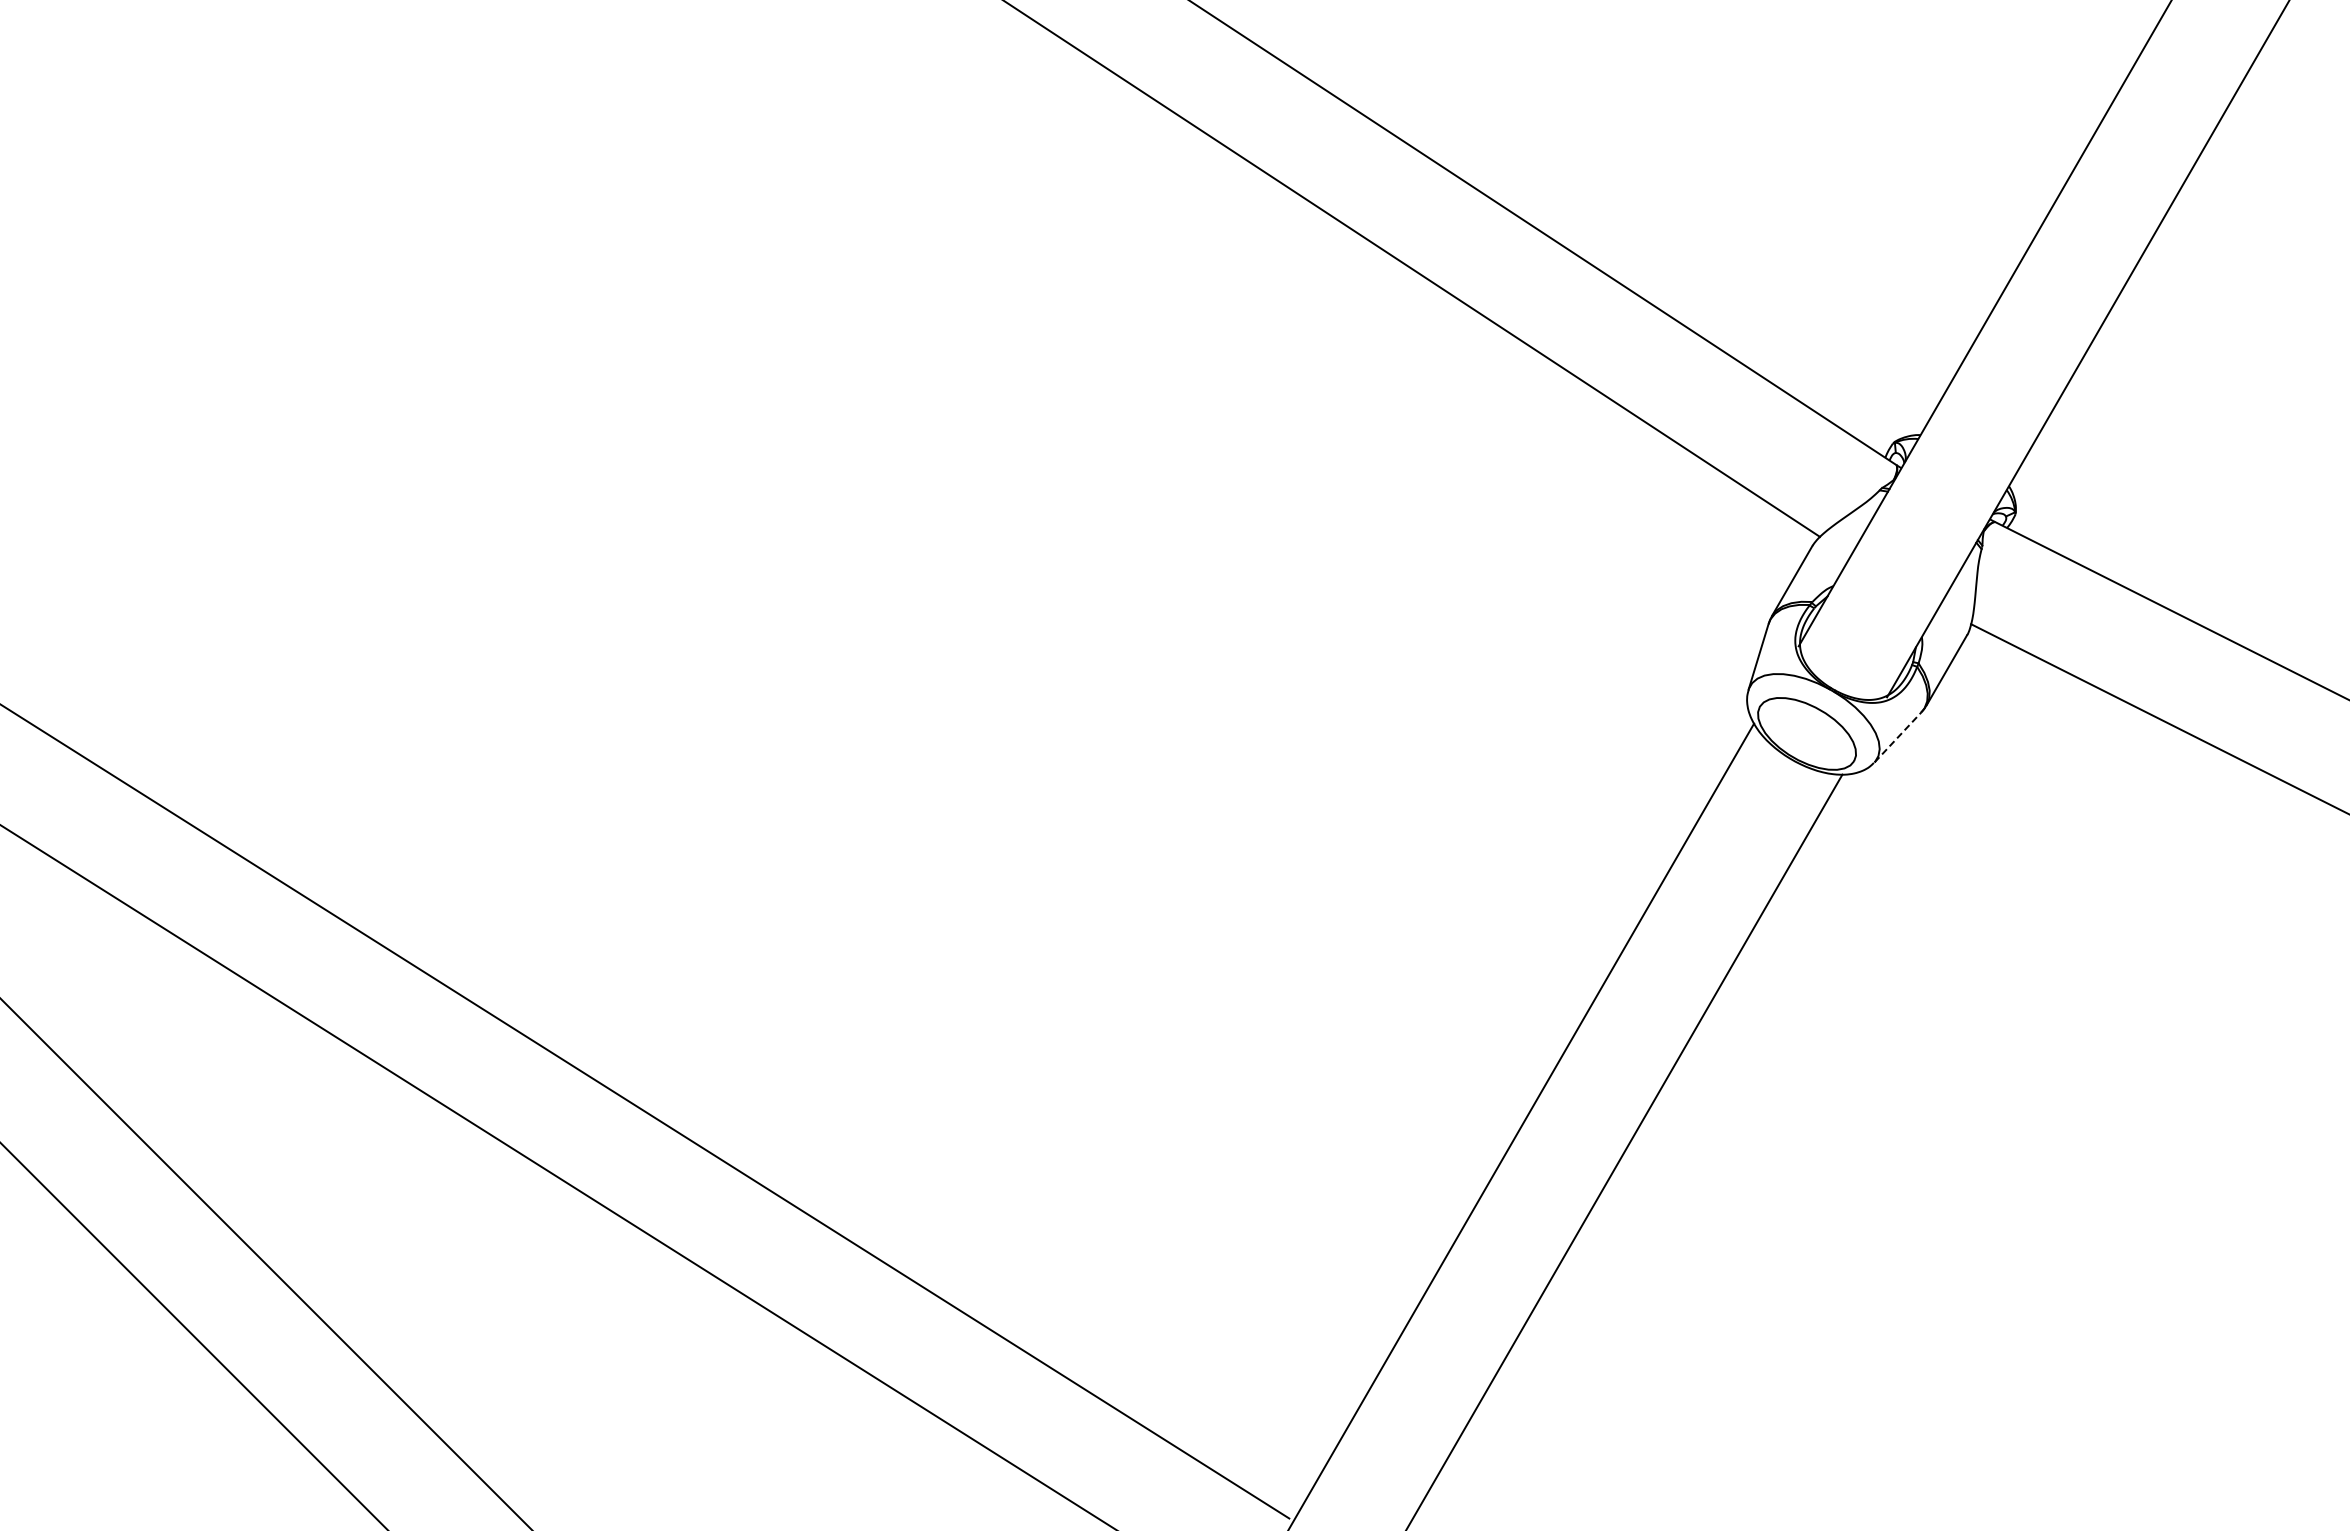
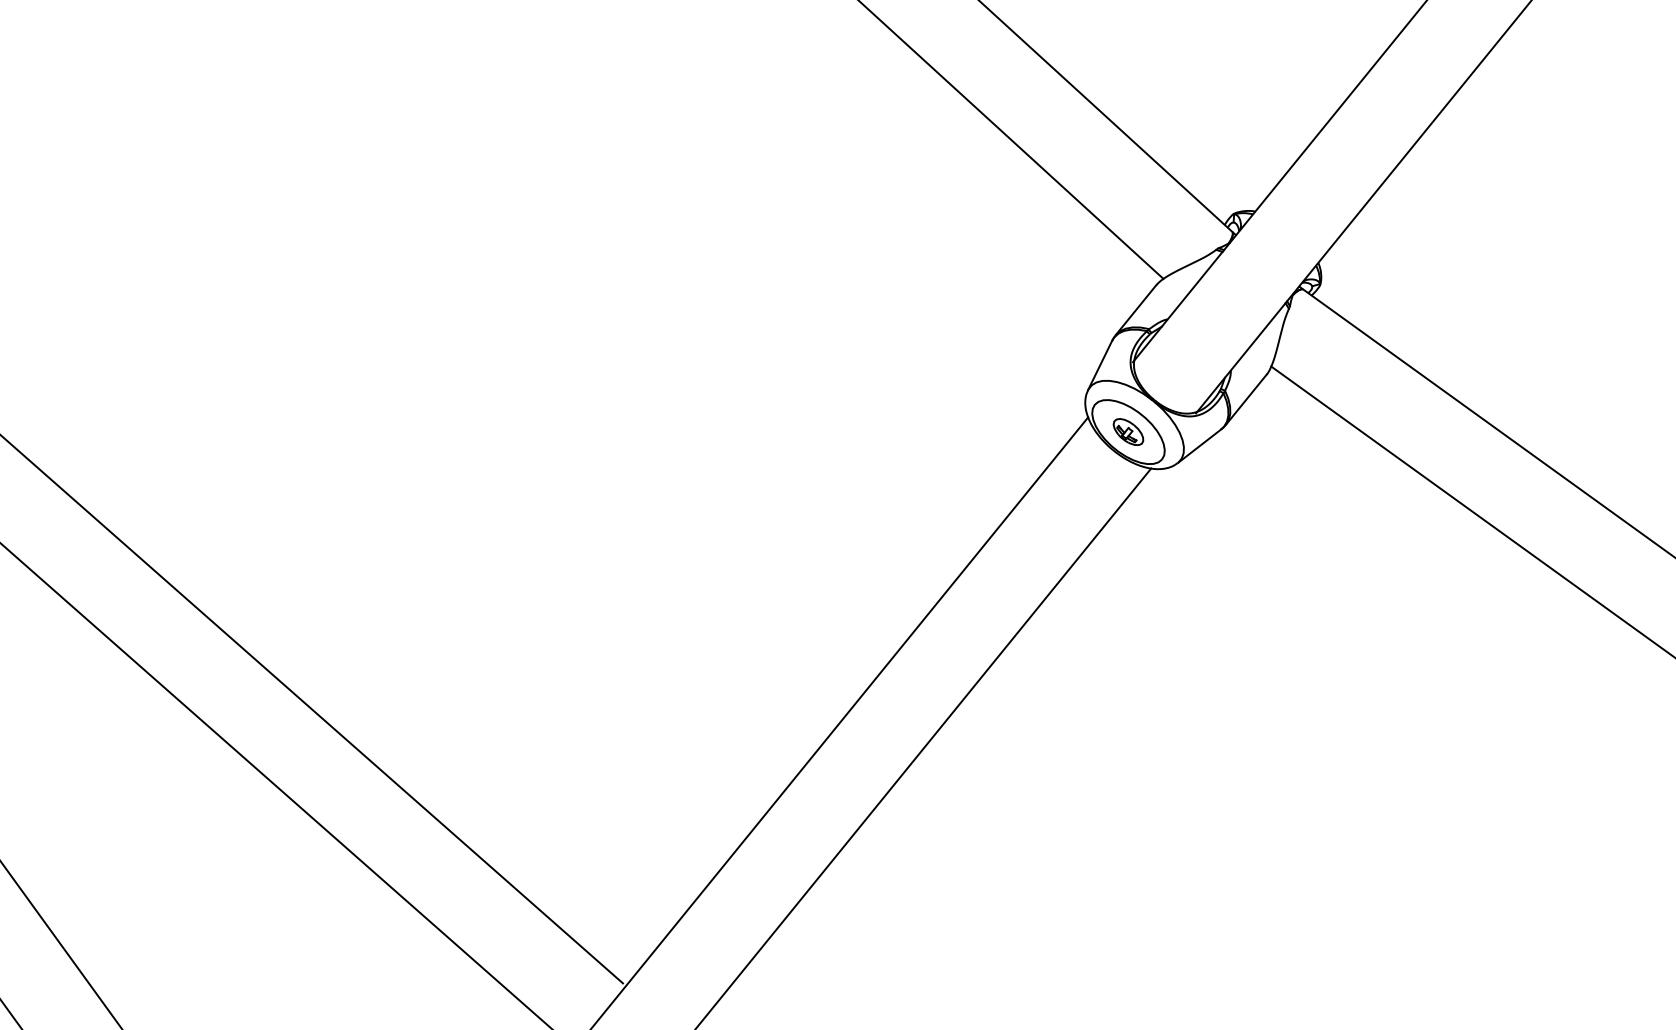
part: (1806, 733) -> (1128, 431), added
line: (1898, 736) -> (1200, 445), dashed -> solid

